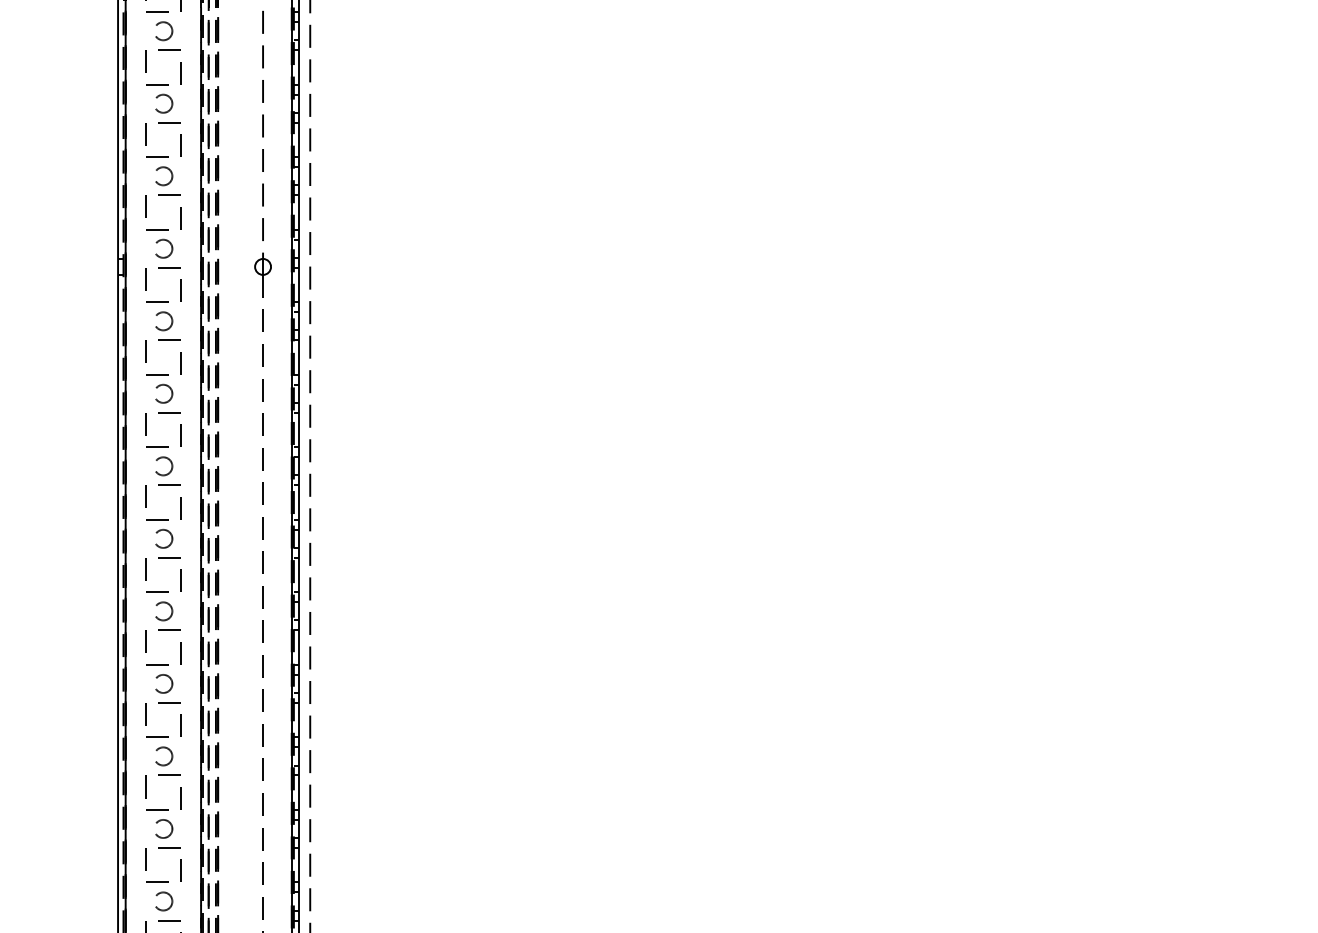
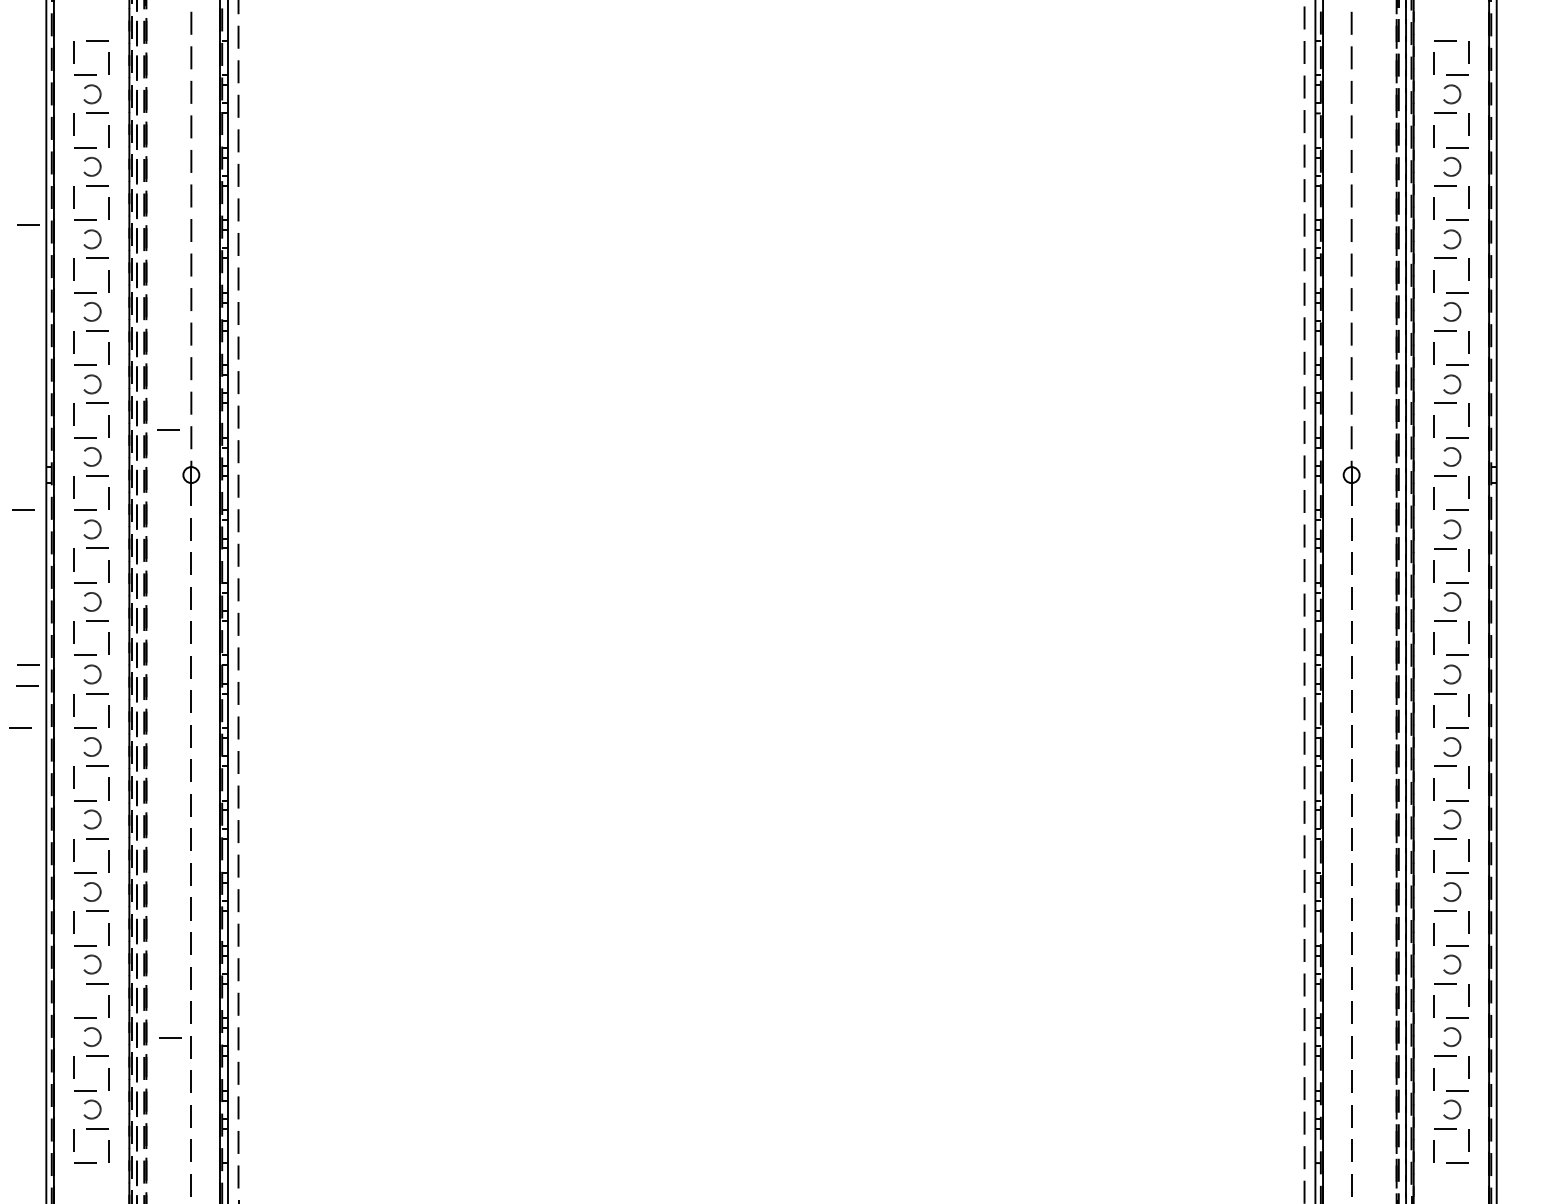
line: (100, 16) -> (28, 224), added
line: (240, 221) -> (168, 429), added
line: (95, 301) -> (23, 509), added
line: (100, 456) -> (28, 664), added
line: (99, 477) -> (27, 685), added
line: (92, 519) -> (20, 727), added
line: (145, 787) -> (73, 995), removed
line: (242, 829) -> (170, 1037), added

